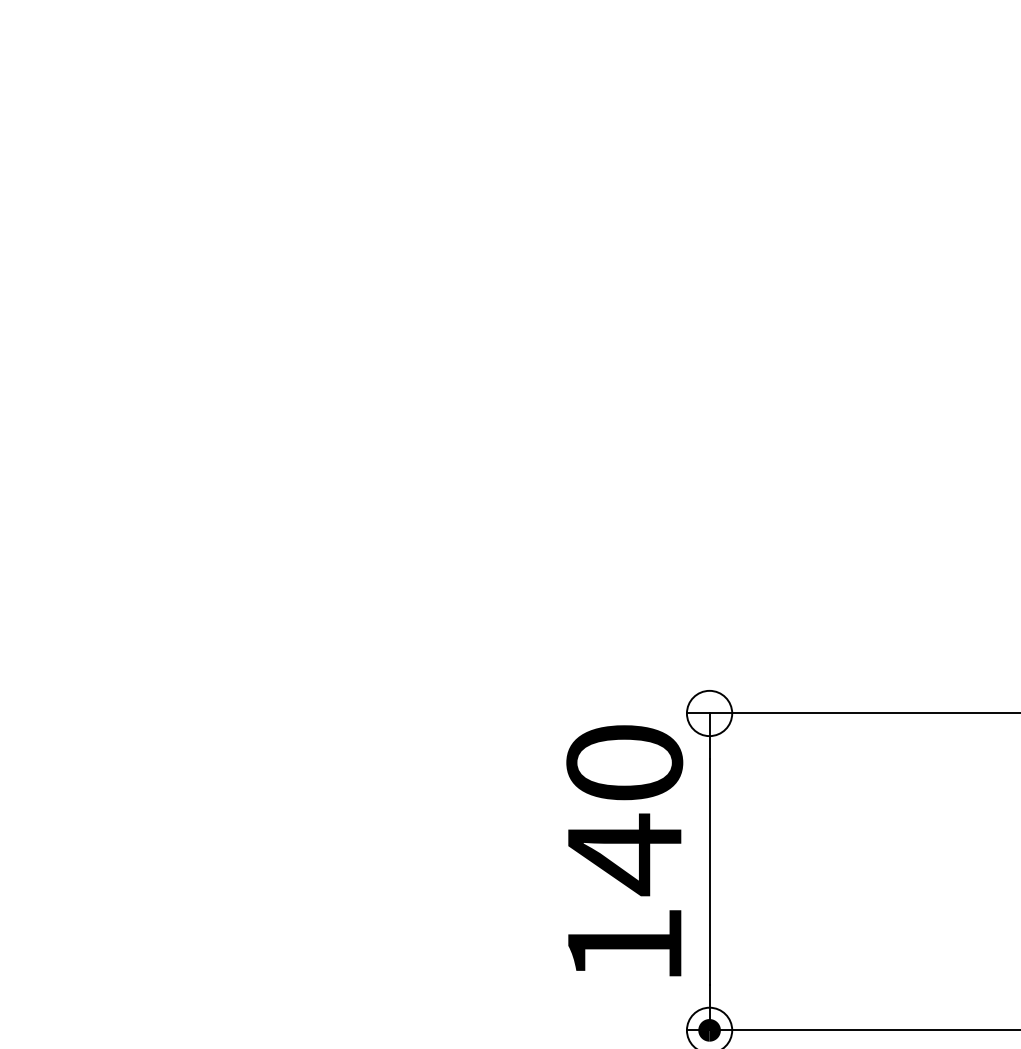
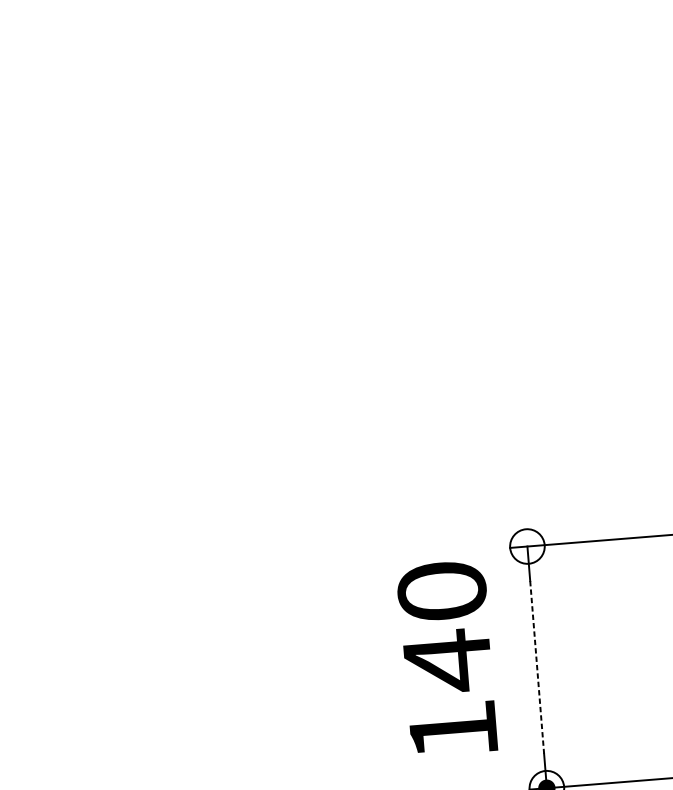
text: (624, 850) -> (447, 658), moved
line: (709, 872) -> (537, 667), solid -> dashed

